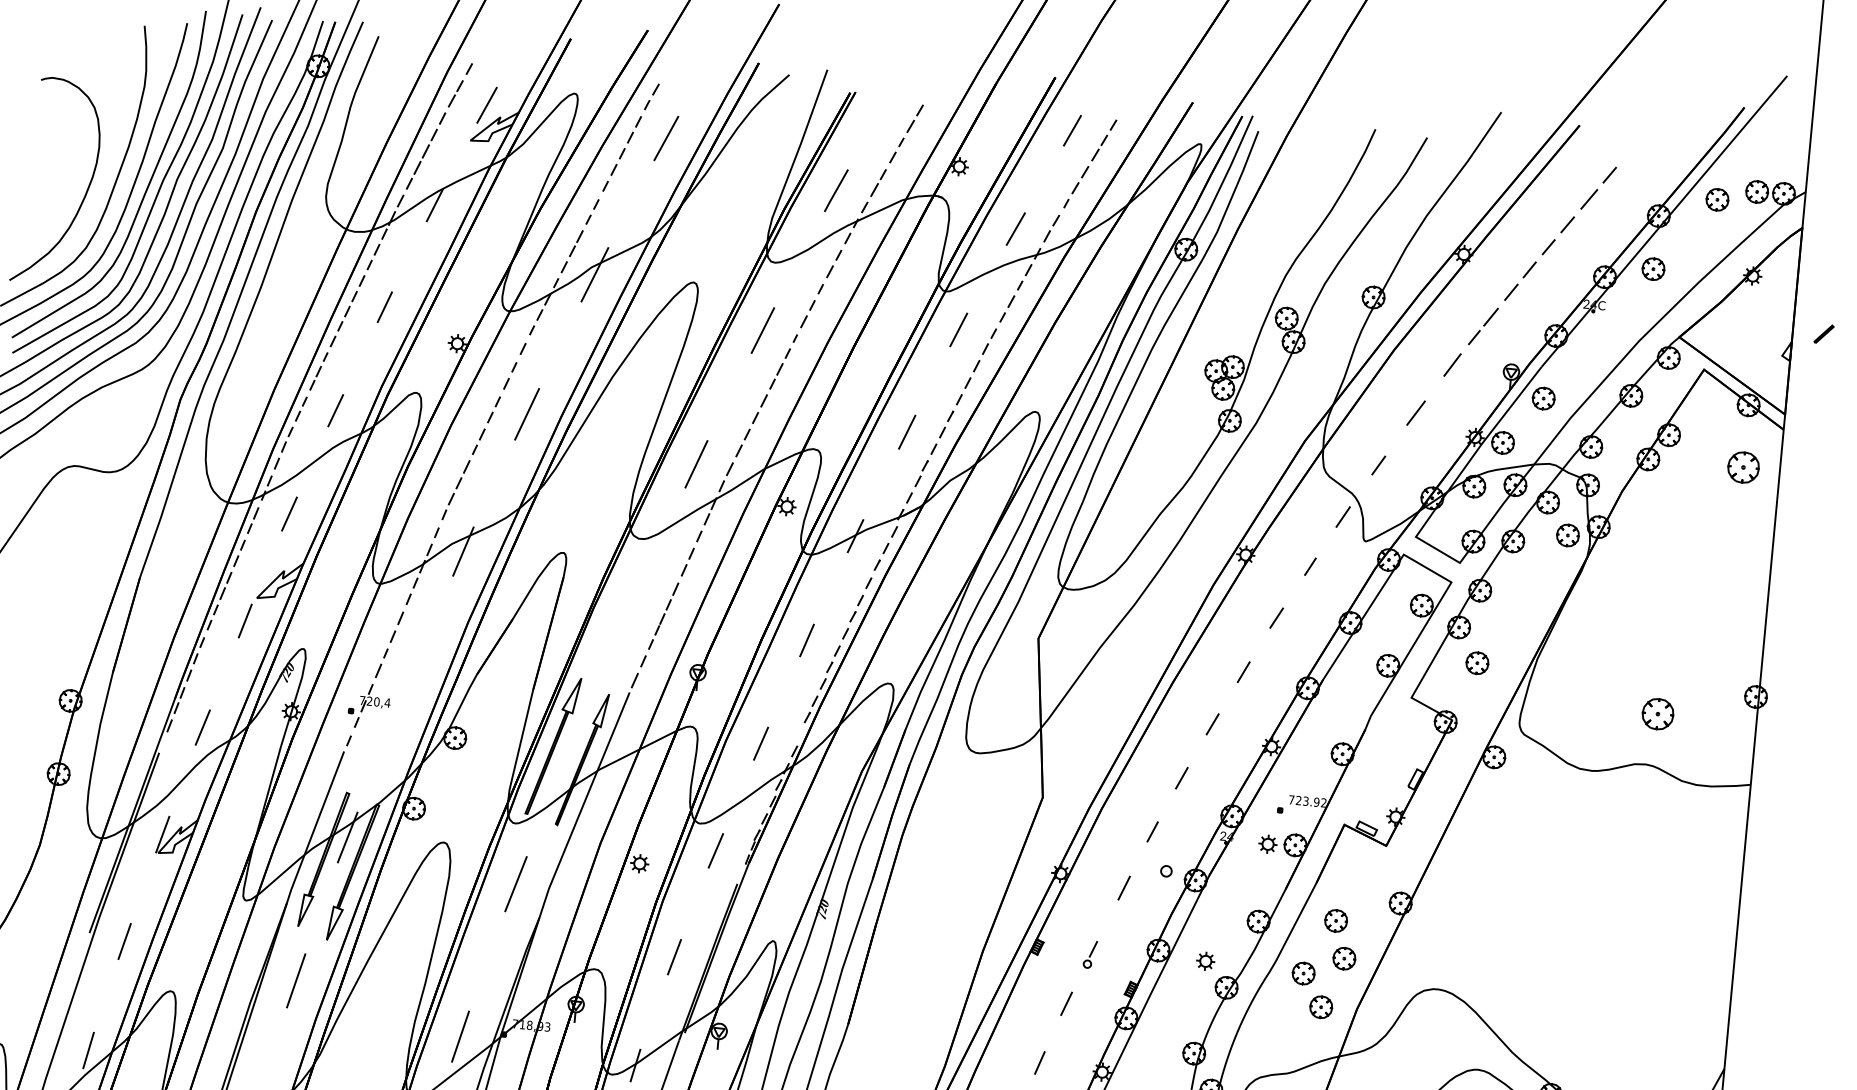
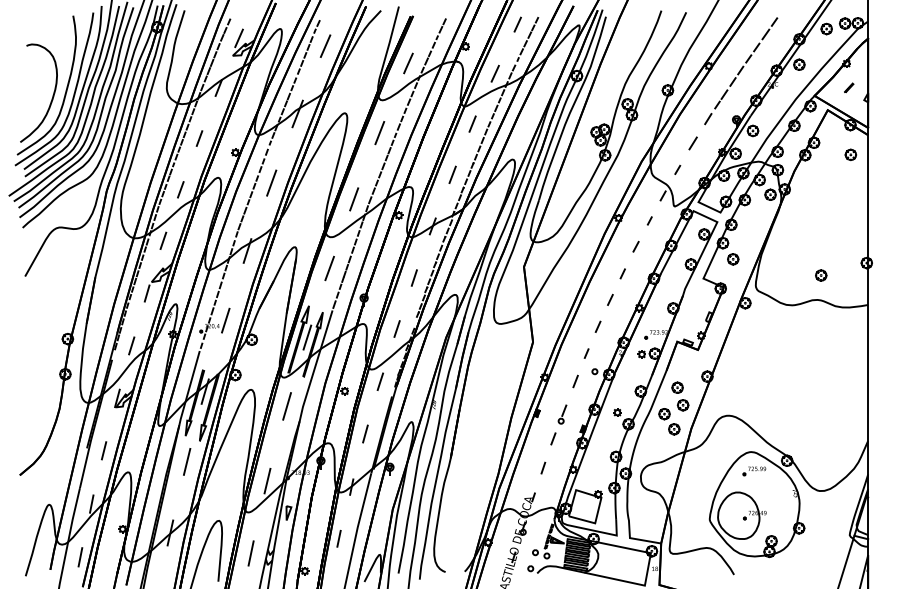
part: (1824, 333) -> (849, 87), moved
part: (1742, 466) -> (850, 154), size x0.71
line: (631, 604) -> (329, 268), added
line: (403, 692) -> (225, 320), added
part: (1658, 714) -> (821, 275), size x0.71
line: (572, 744) -> (307, 337), added
part: (1090, 954) -> (562, 414), size x1.43

